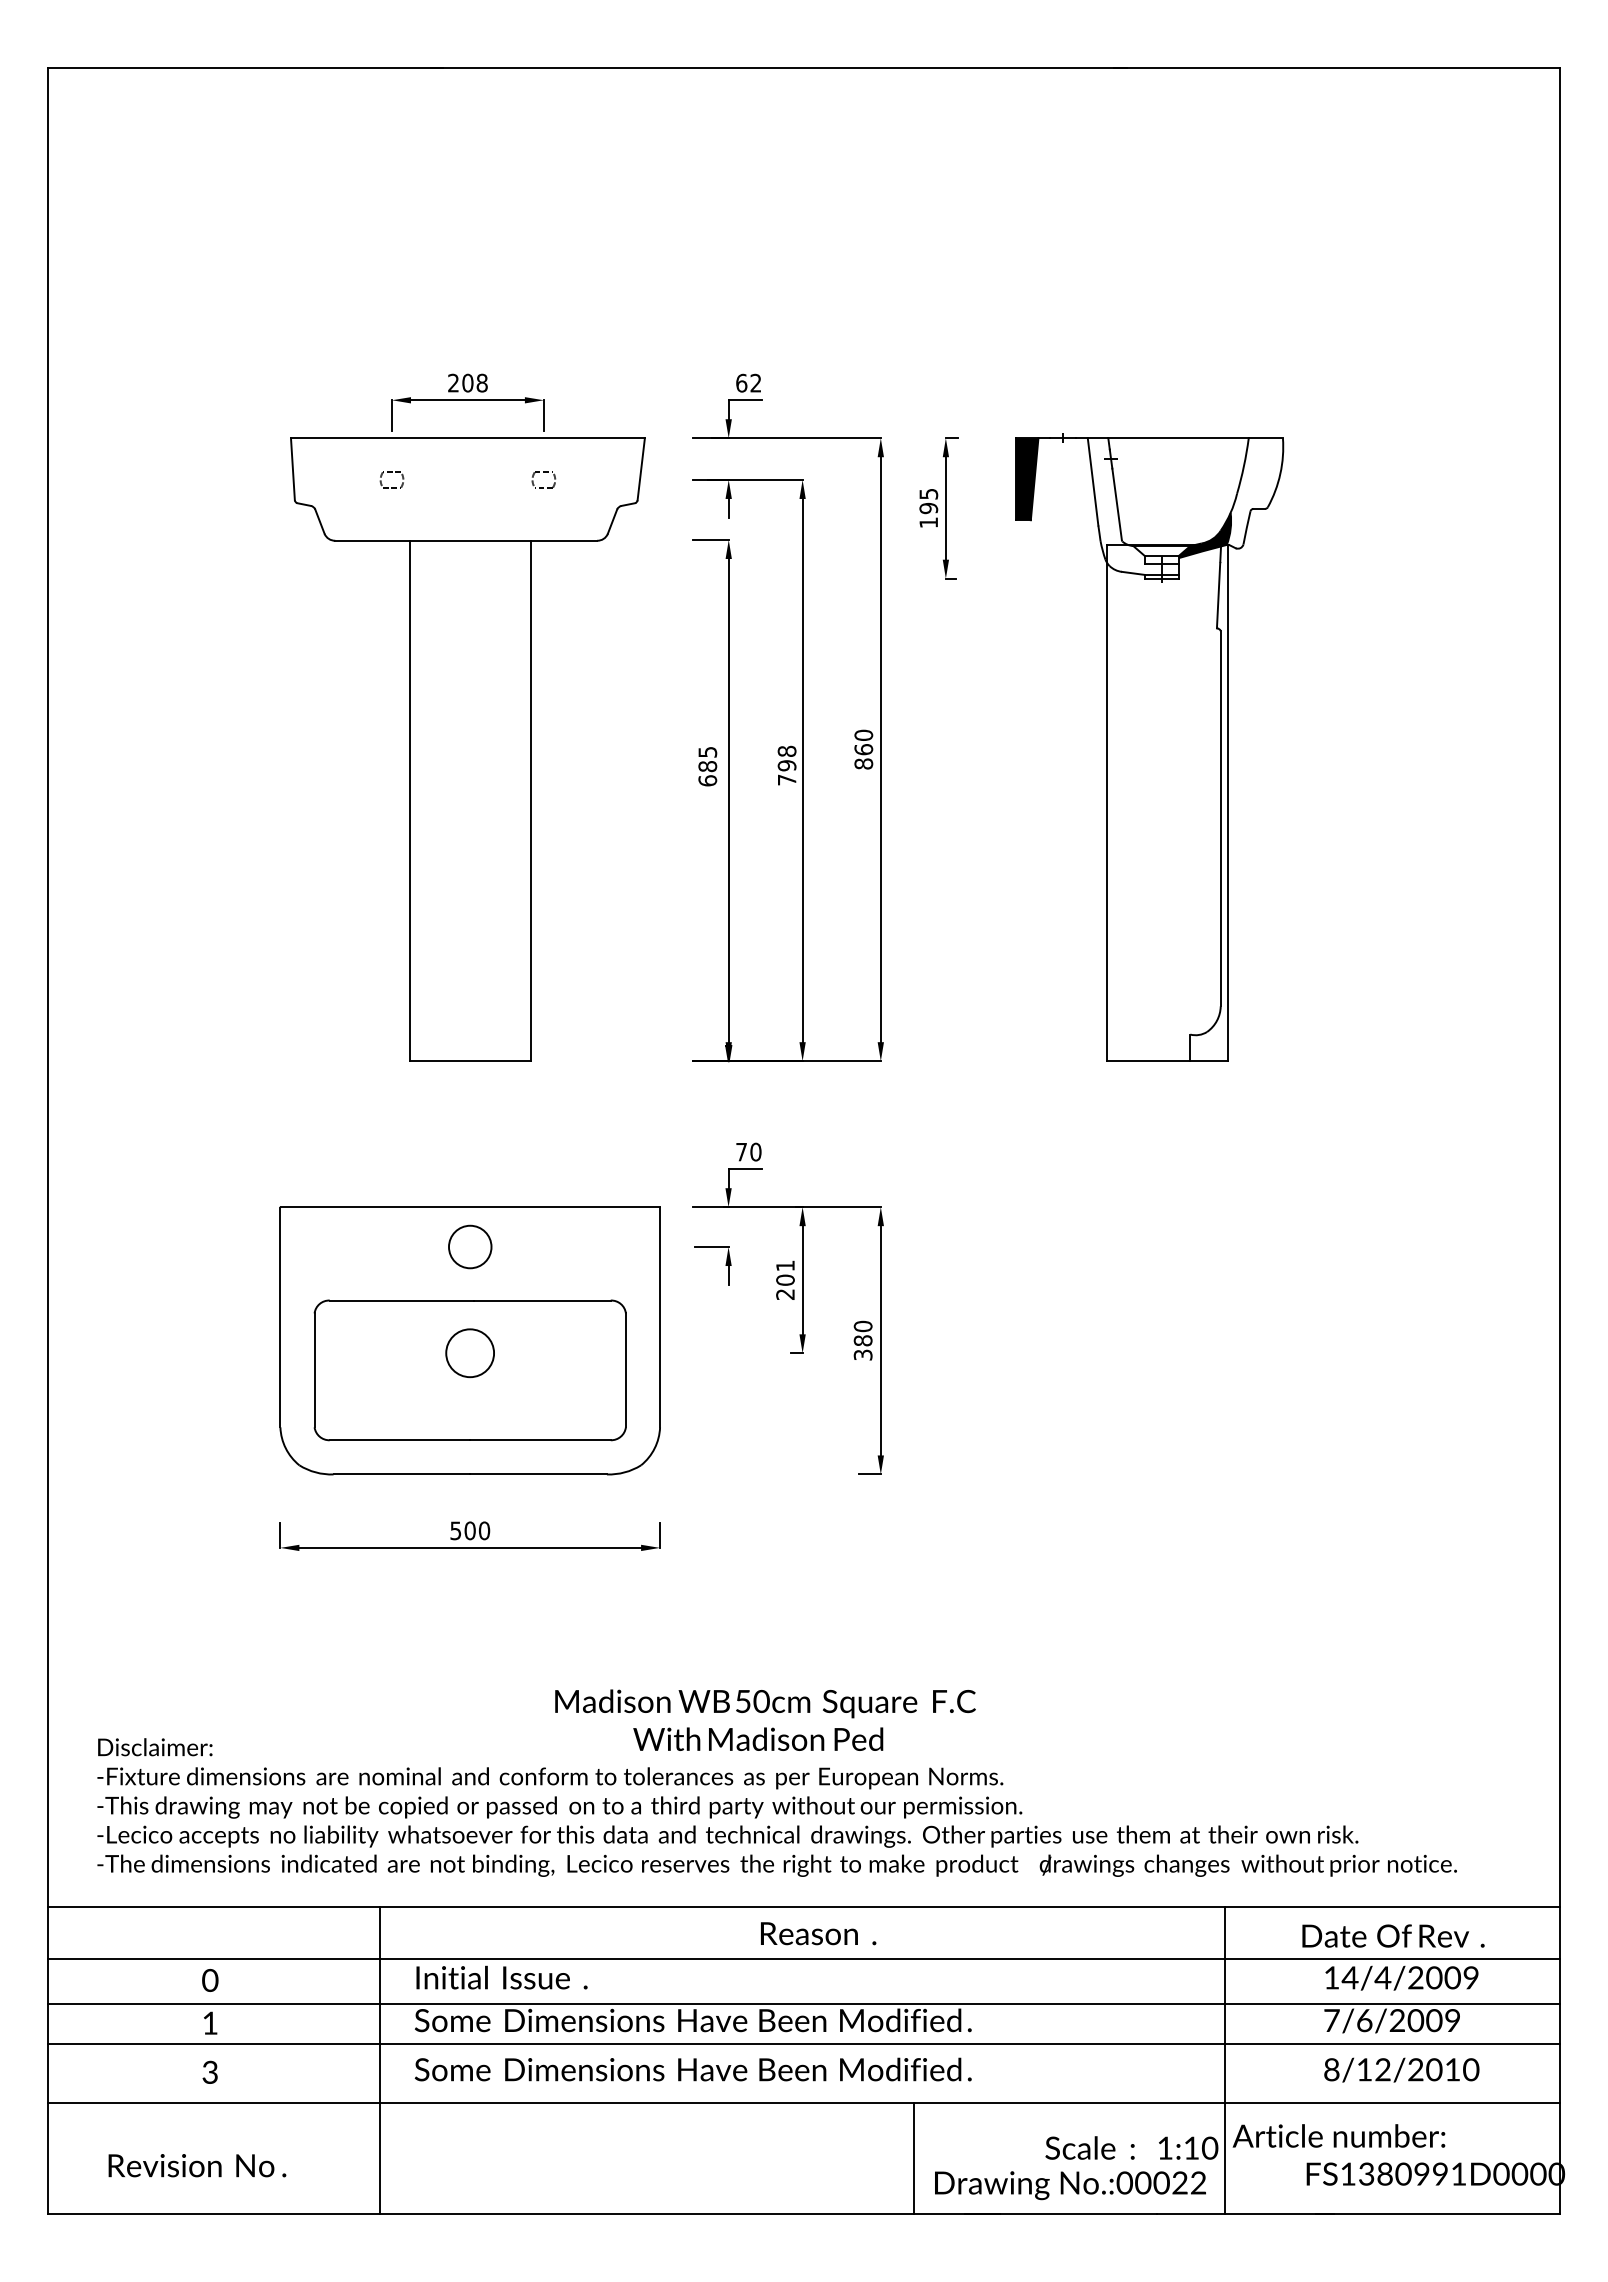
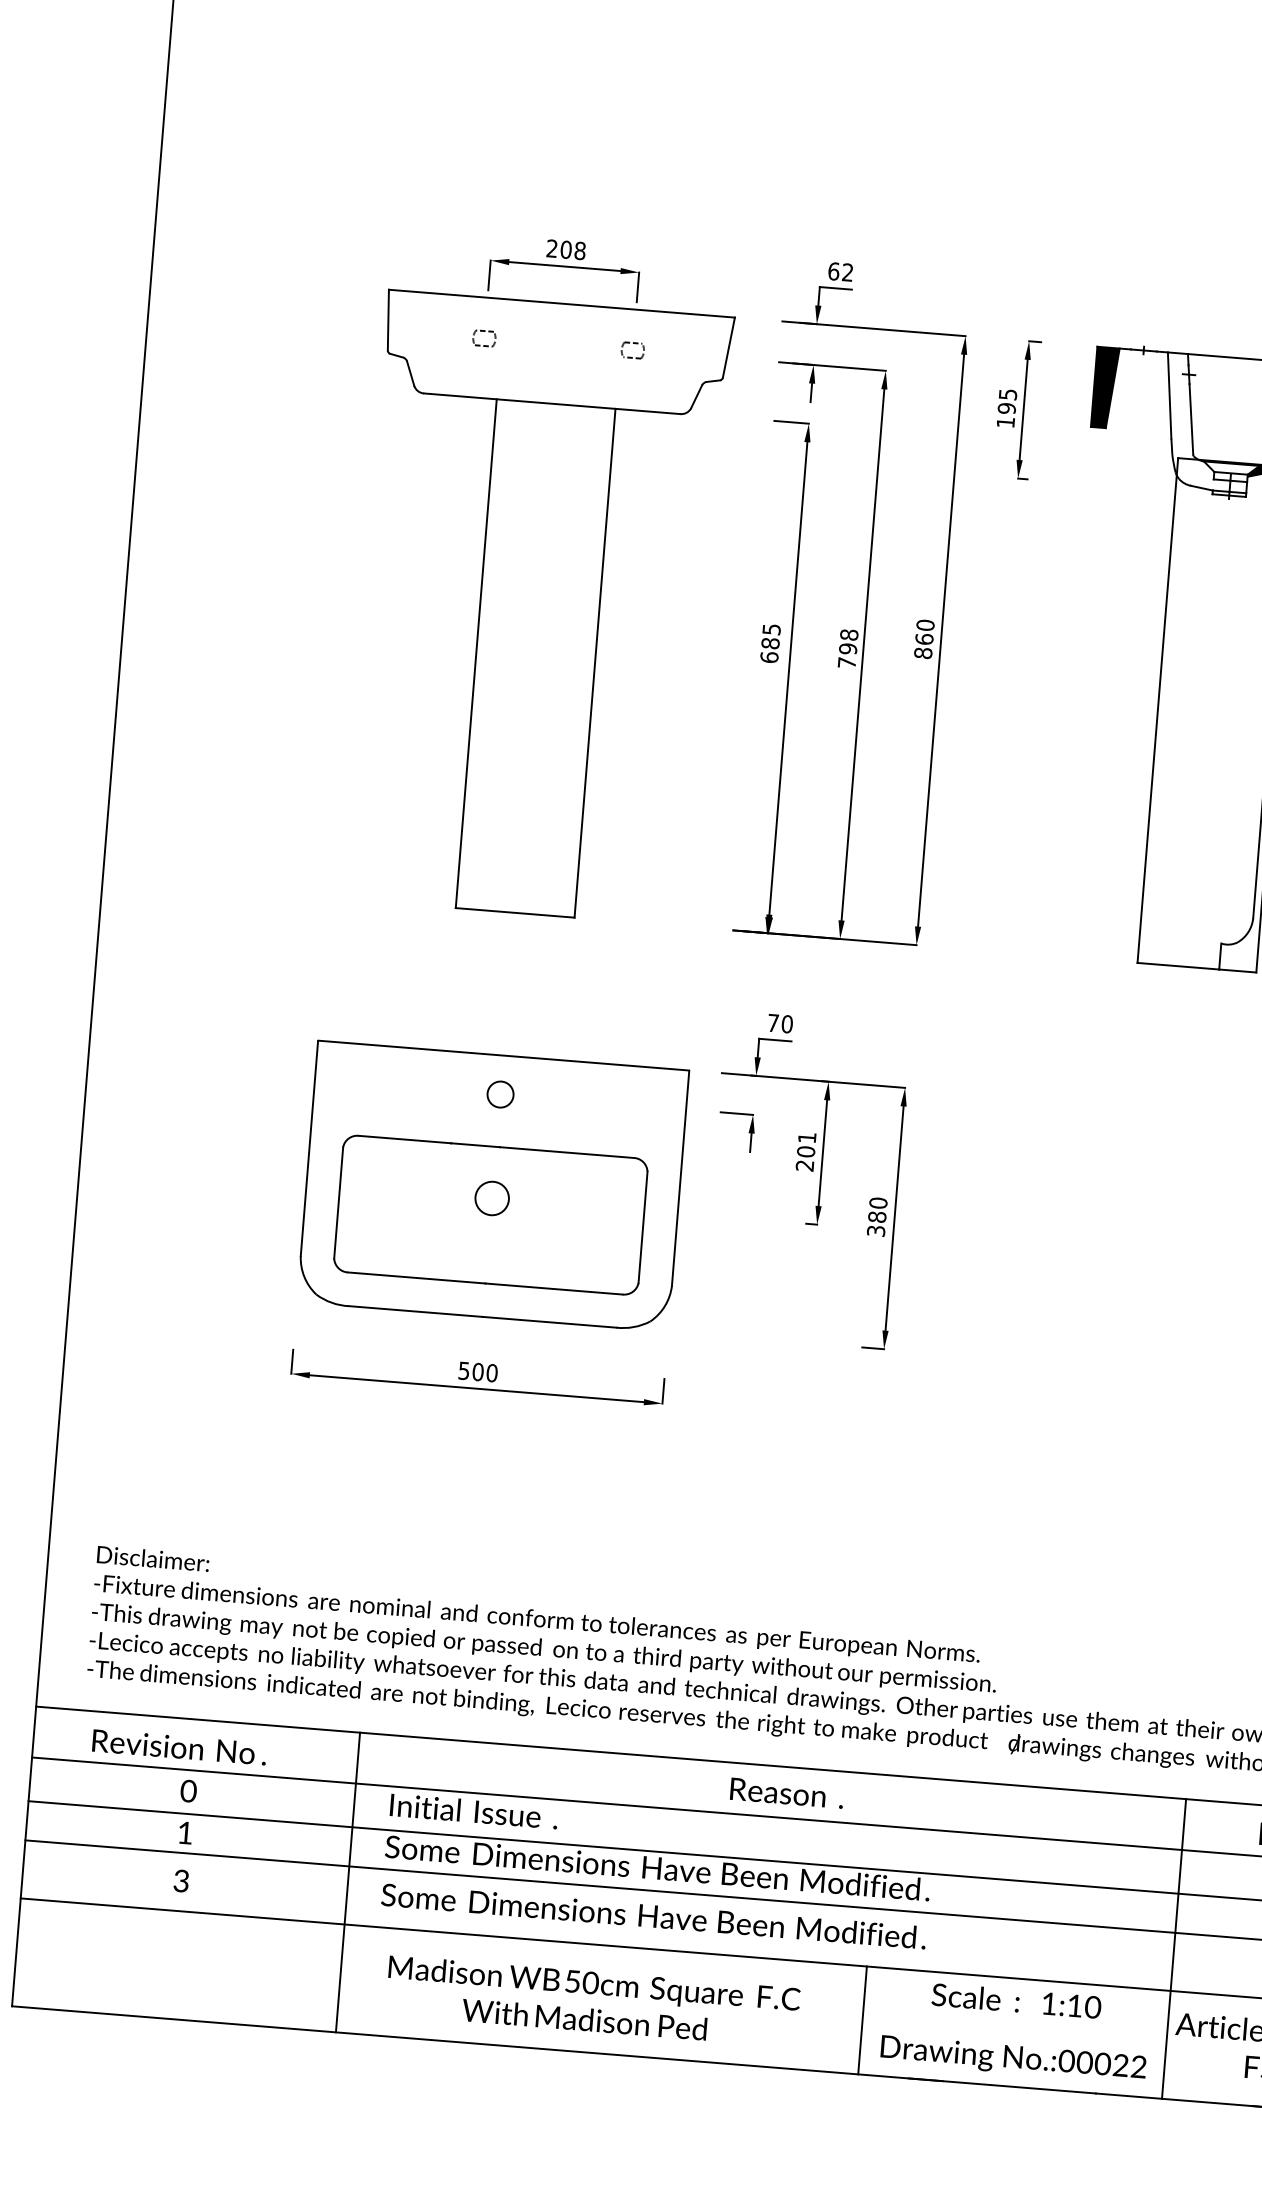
circle: (469, 1246) -> (499, 1094), size x0.62
circle: (470, 1353) -> (492, 1198), size x0.71
text: (765, 1719) -> (593, 2000), moved
text: (1131, 2147) -> (1016, 2000), moved
text: (197, 2165) -> (179, 1747), moved

